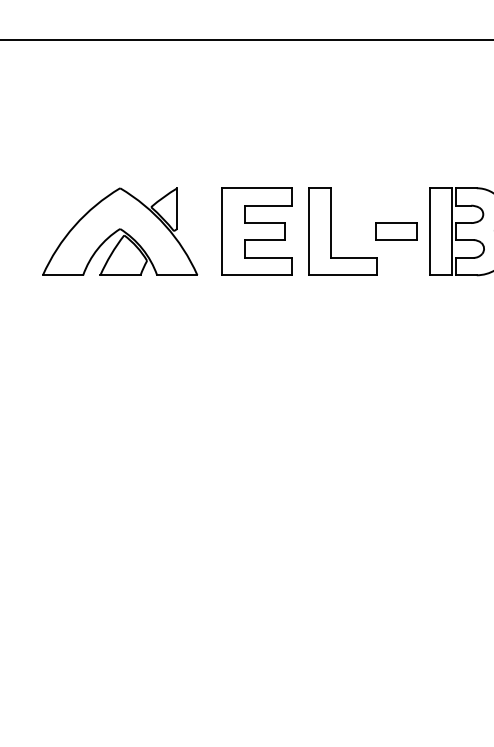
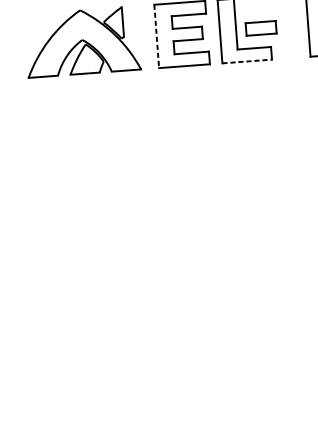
line: (222, 231) -> (156, 36), solid -> dashed
part: (396, 231) -> (261, 28), moved
line: (343, 275) -> (247, 61), solid -> dashed

